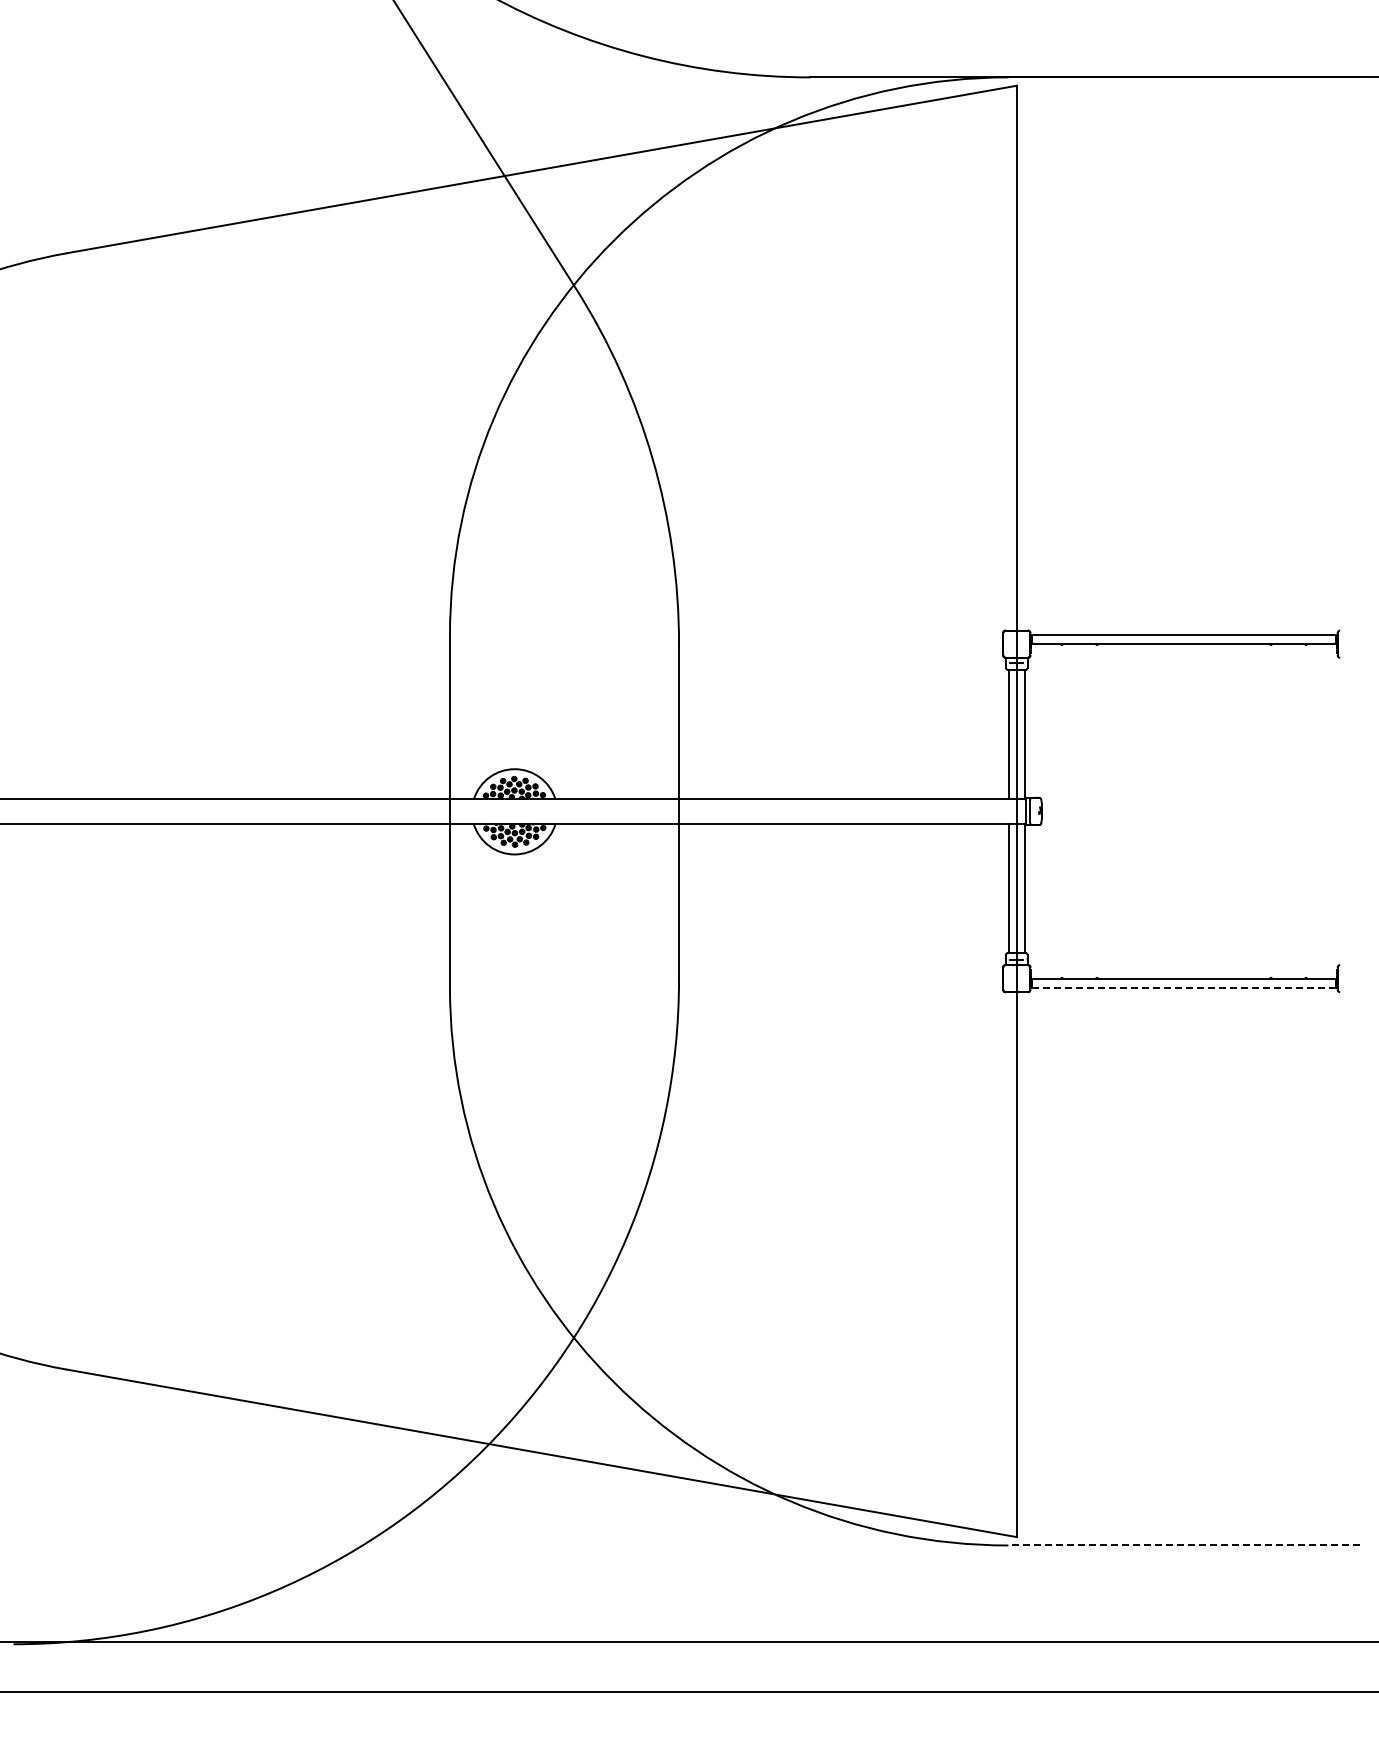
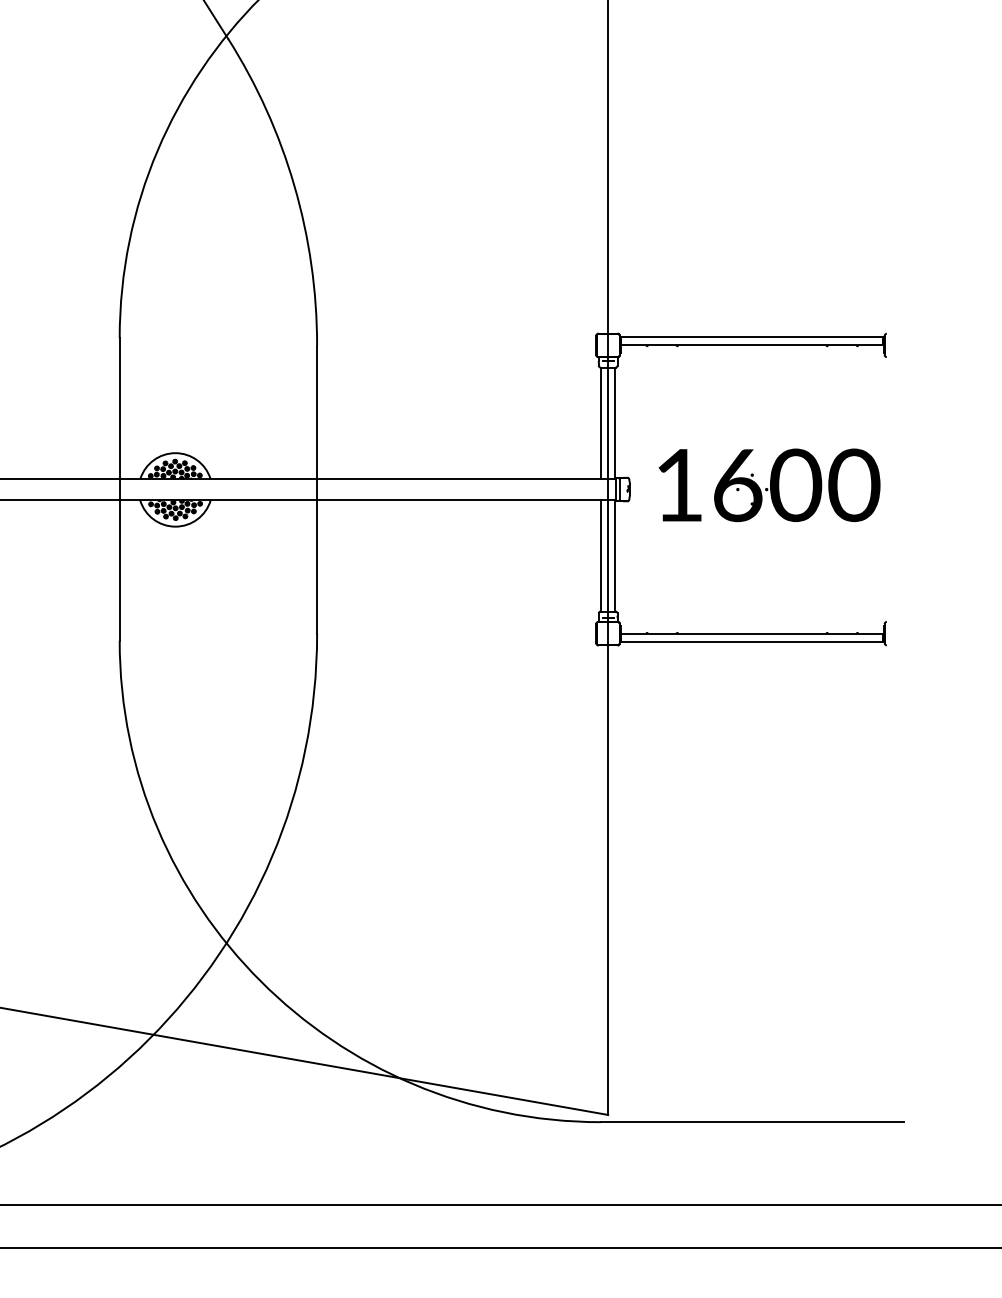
part: (1203, 806) -> (769, 485), added
line: (1184, 988) -> (752, 642), dashed -> solid
line: (1184, 1545) -> (752, 1122), dashed -> solid

